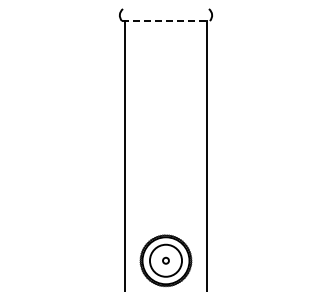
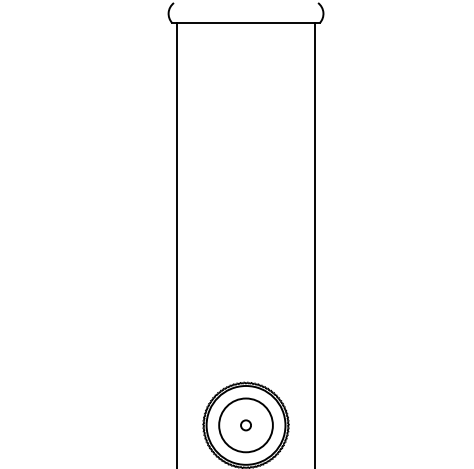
line: (166, 21) -> (246, 23), dashed -> solid

